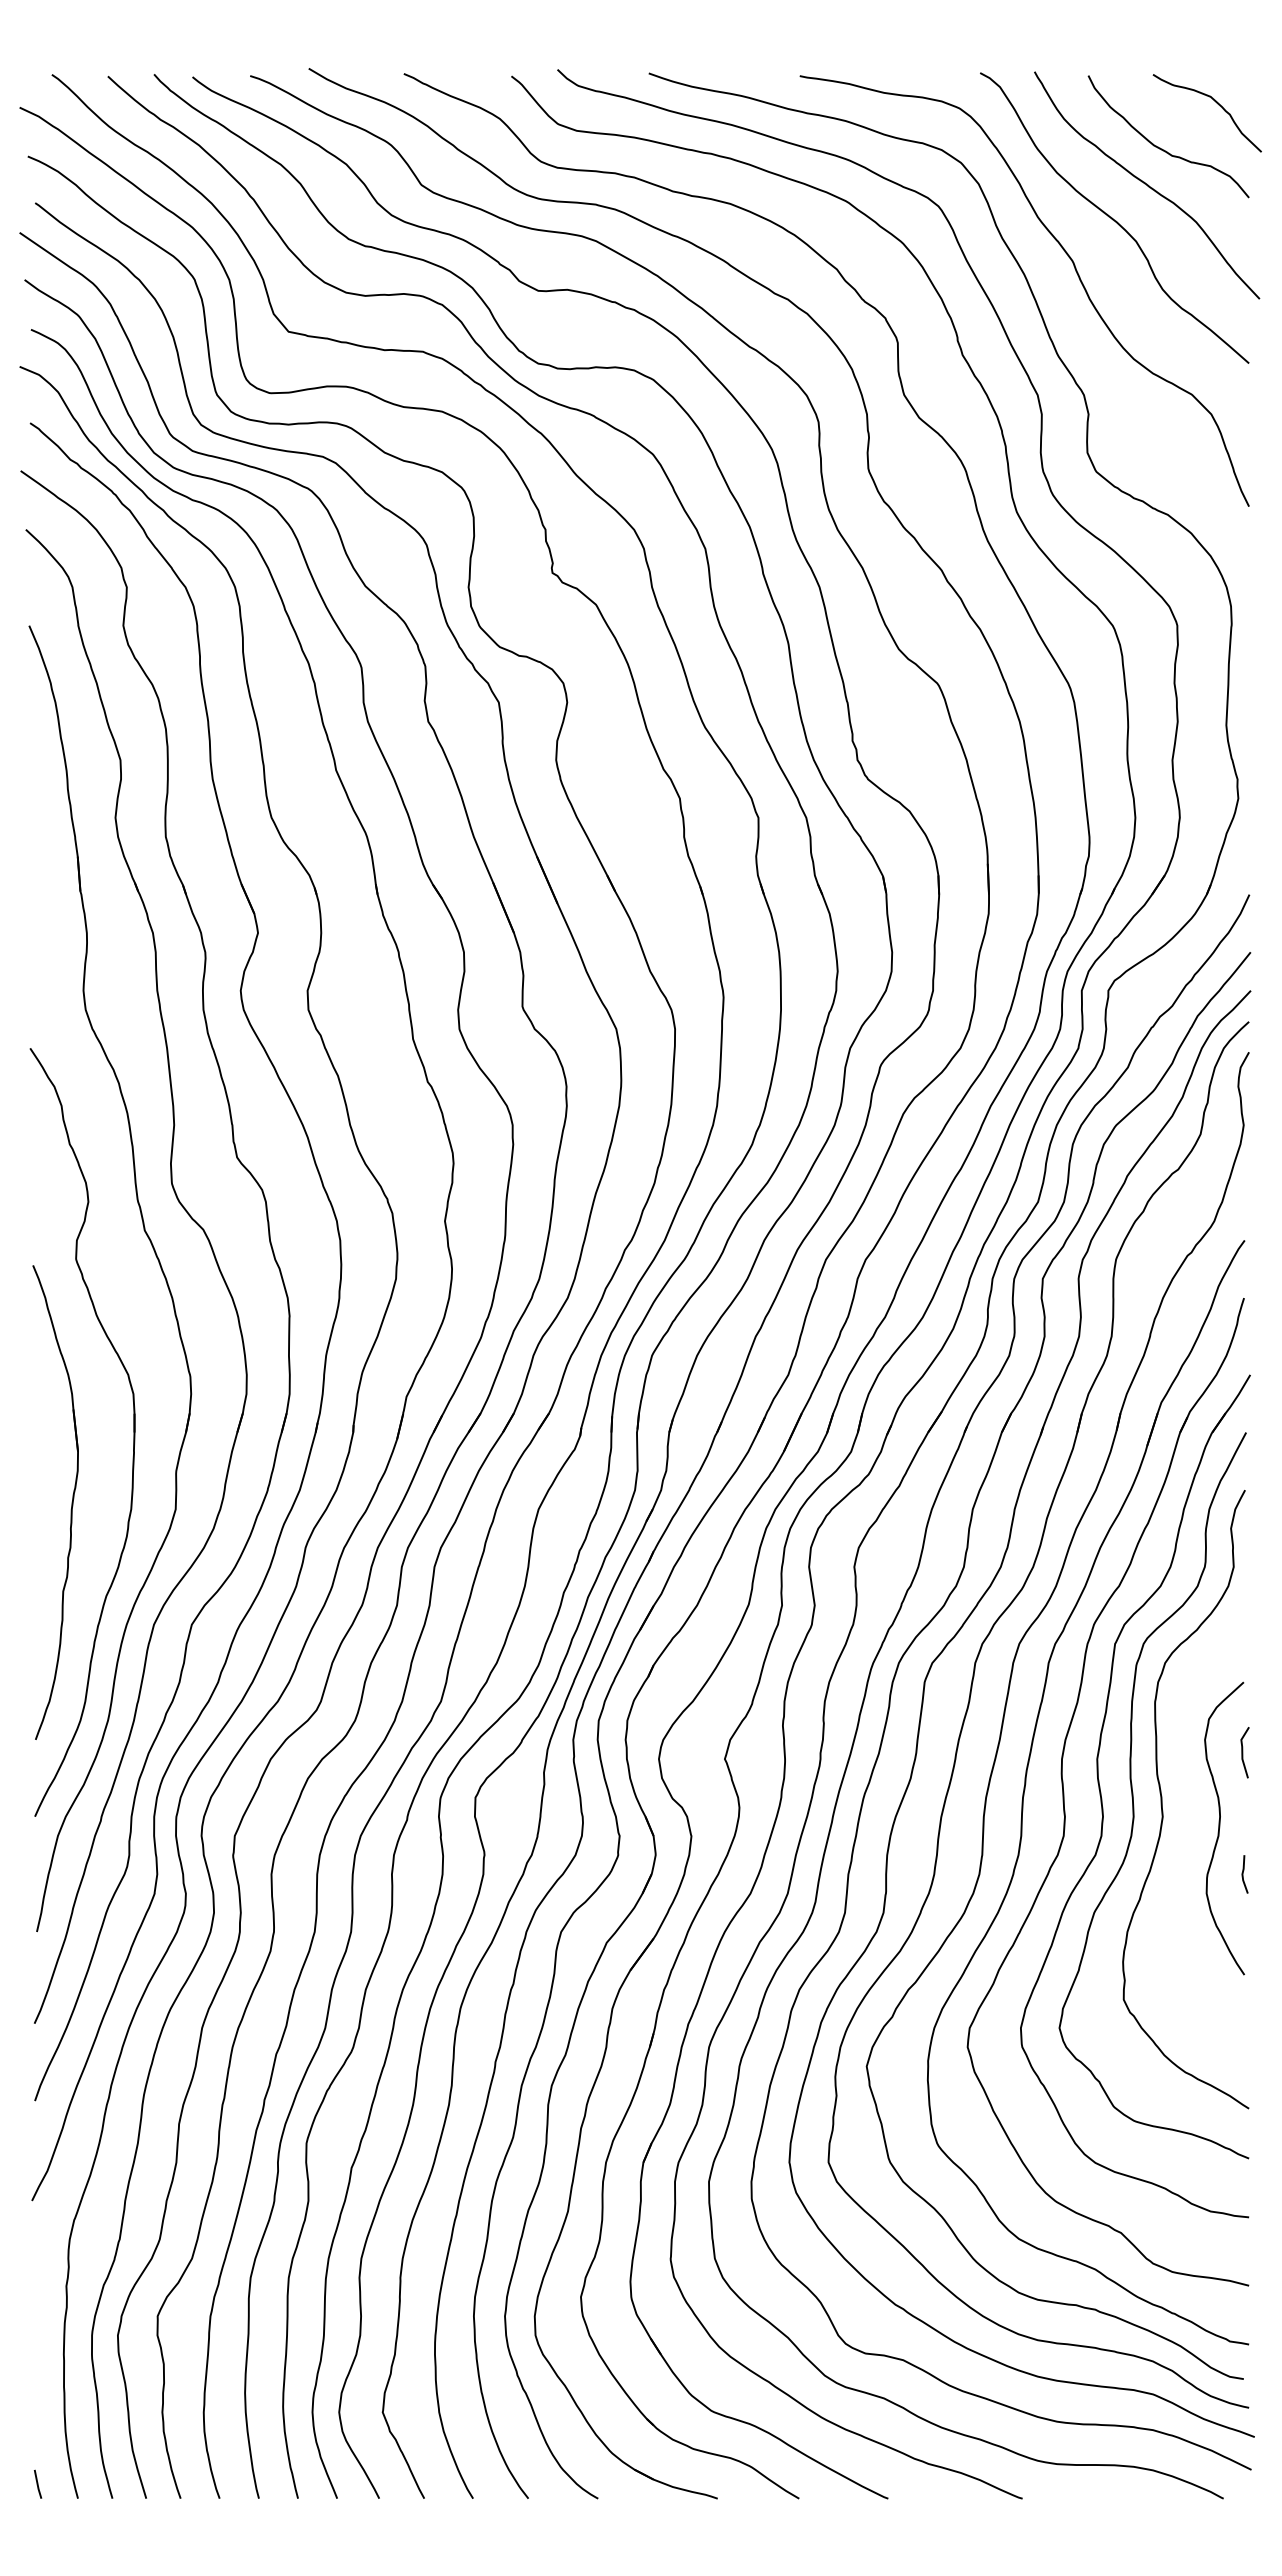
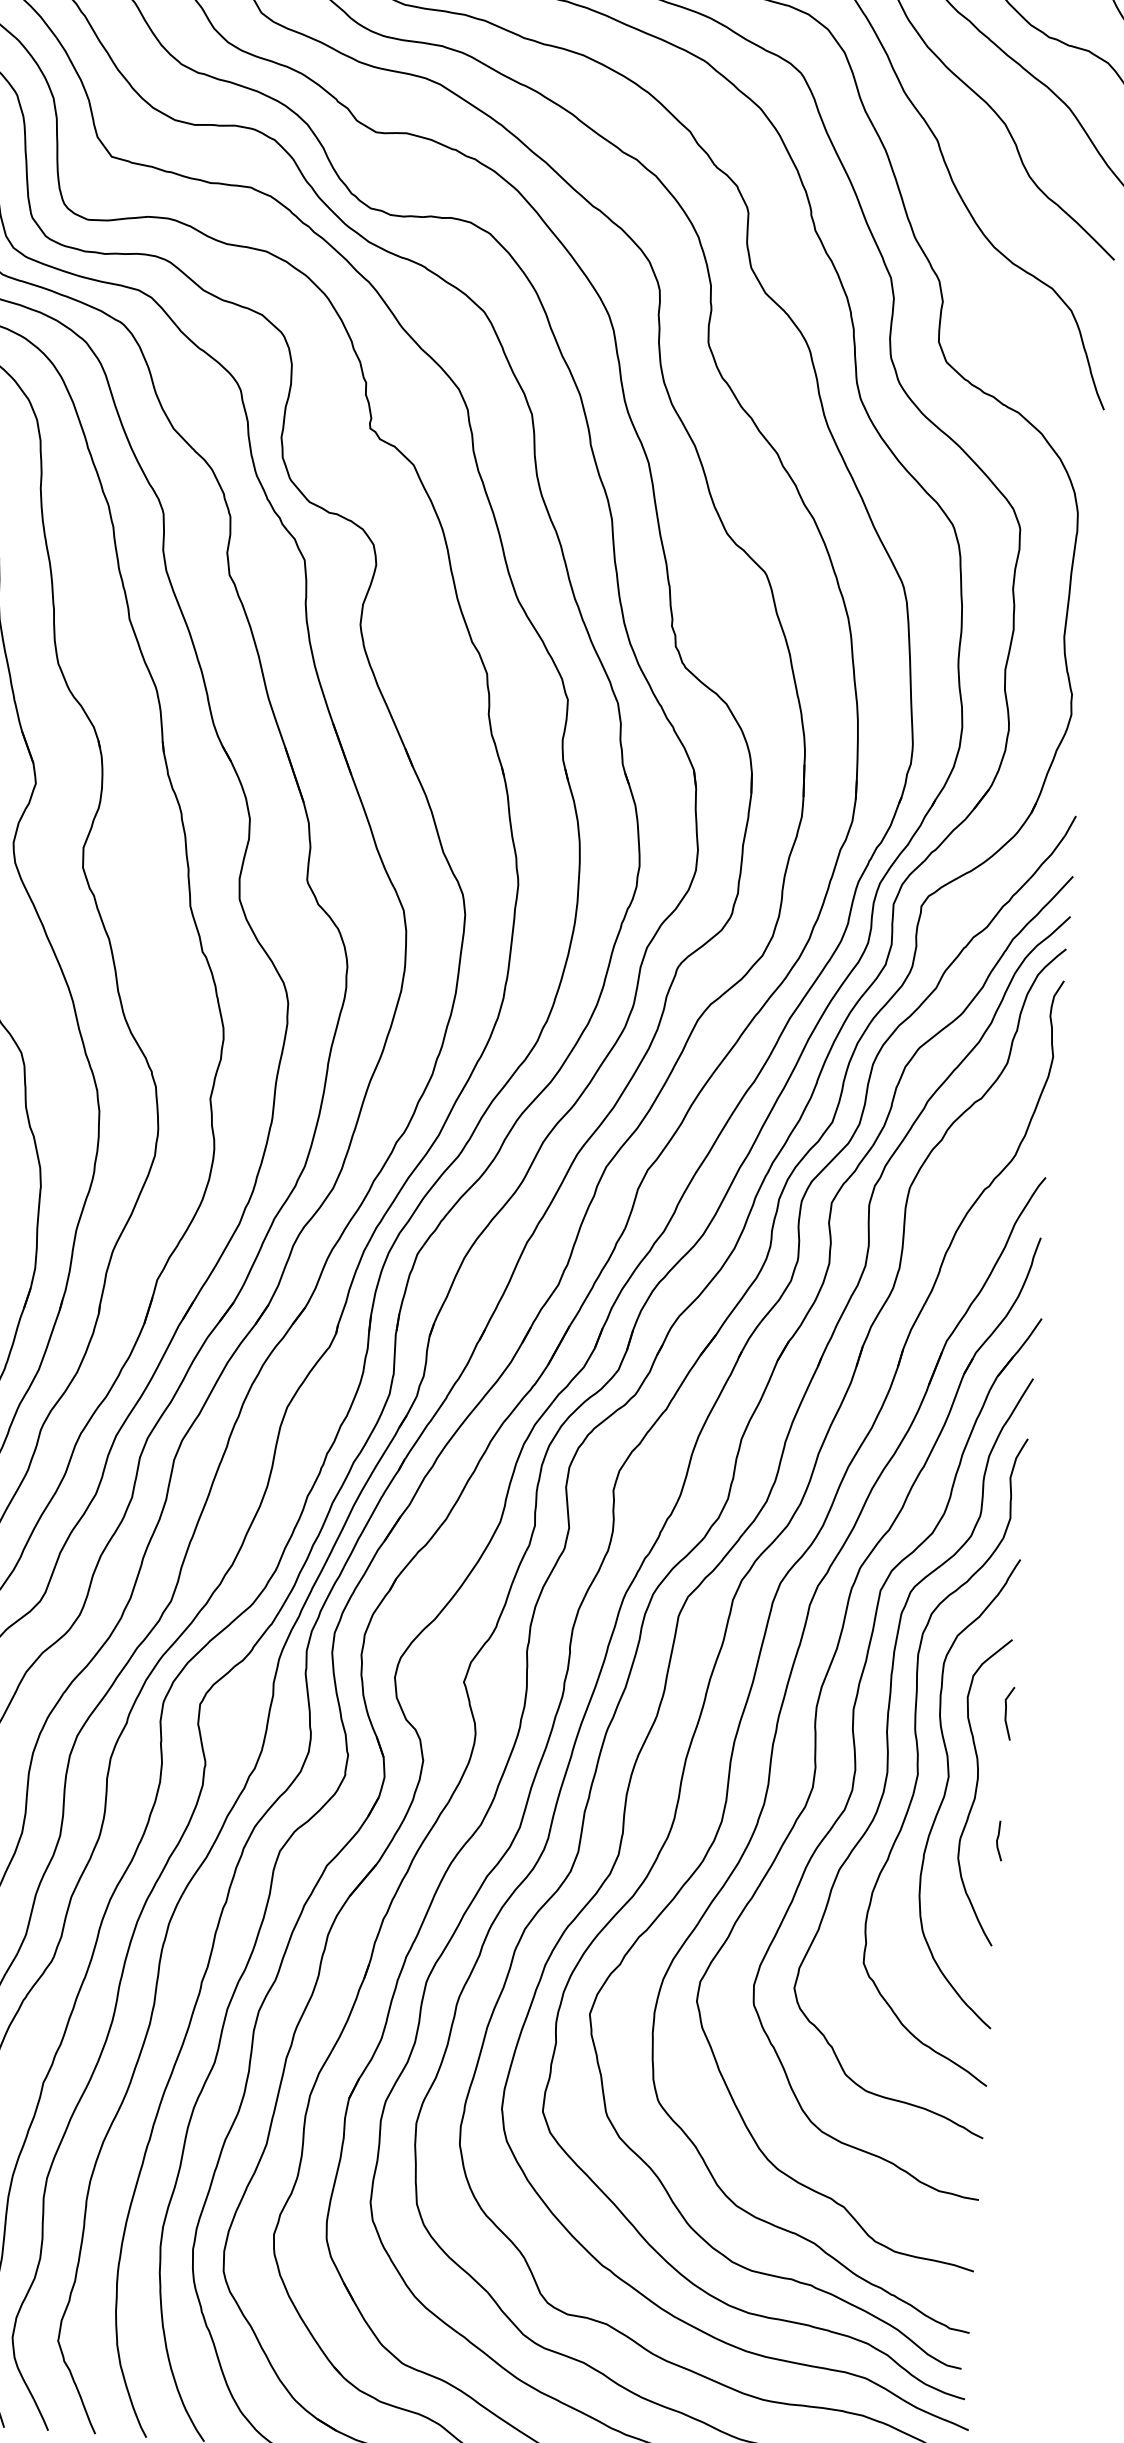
curve: (1192, 1823) -> (948, 1783), added

